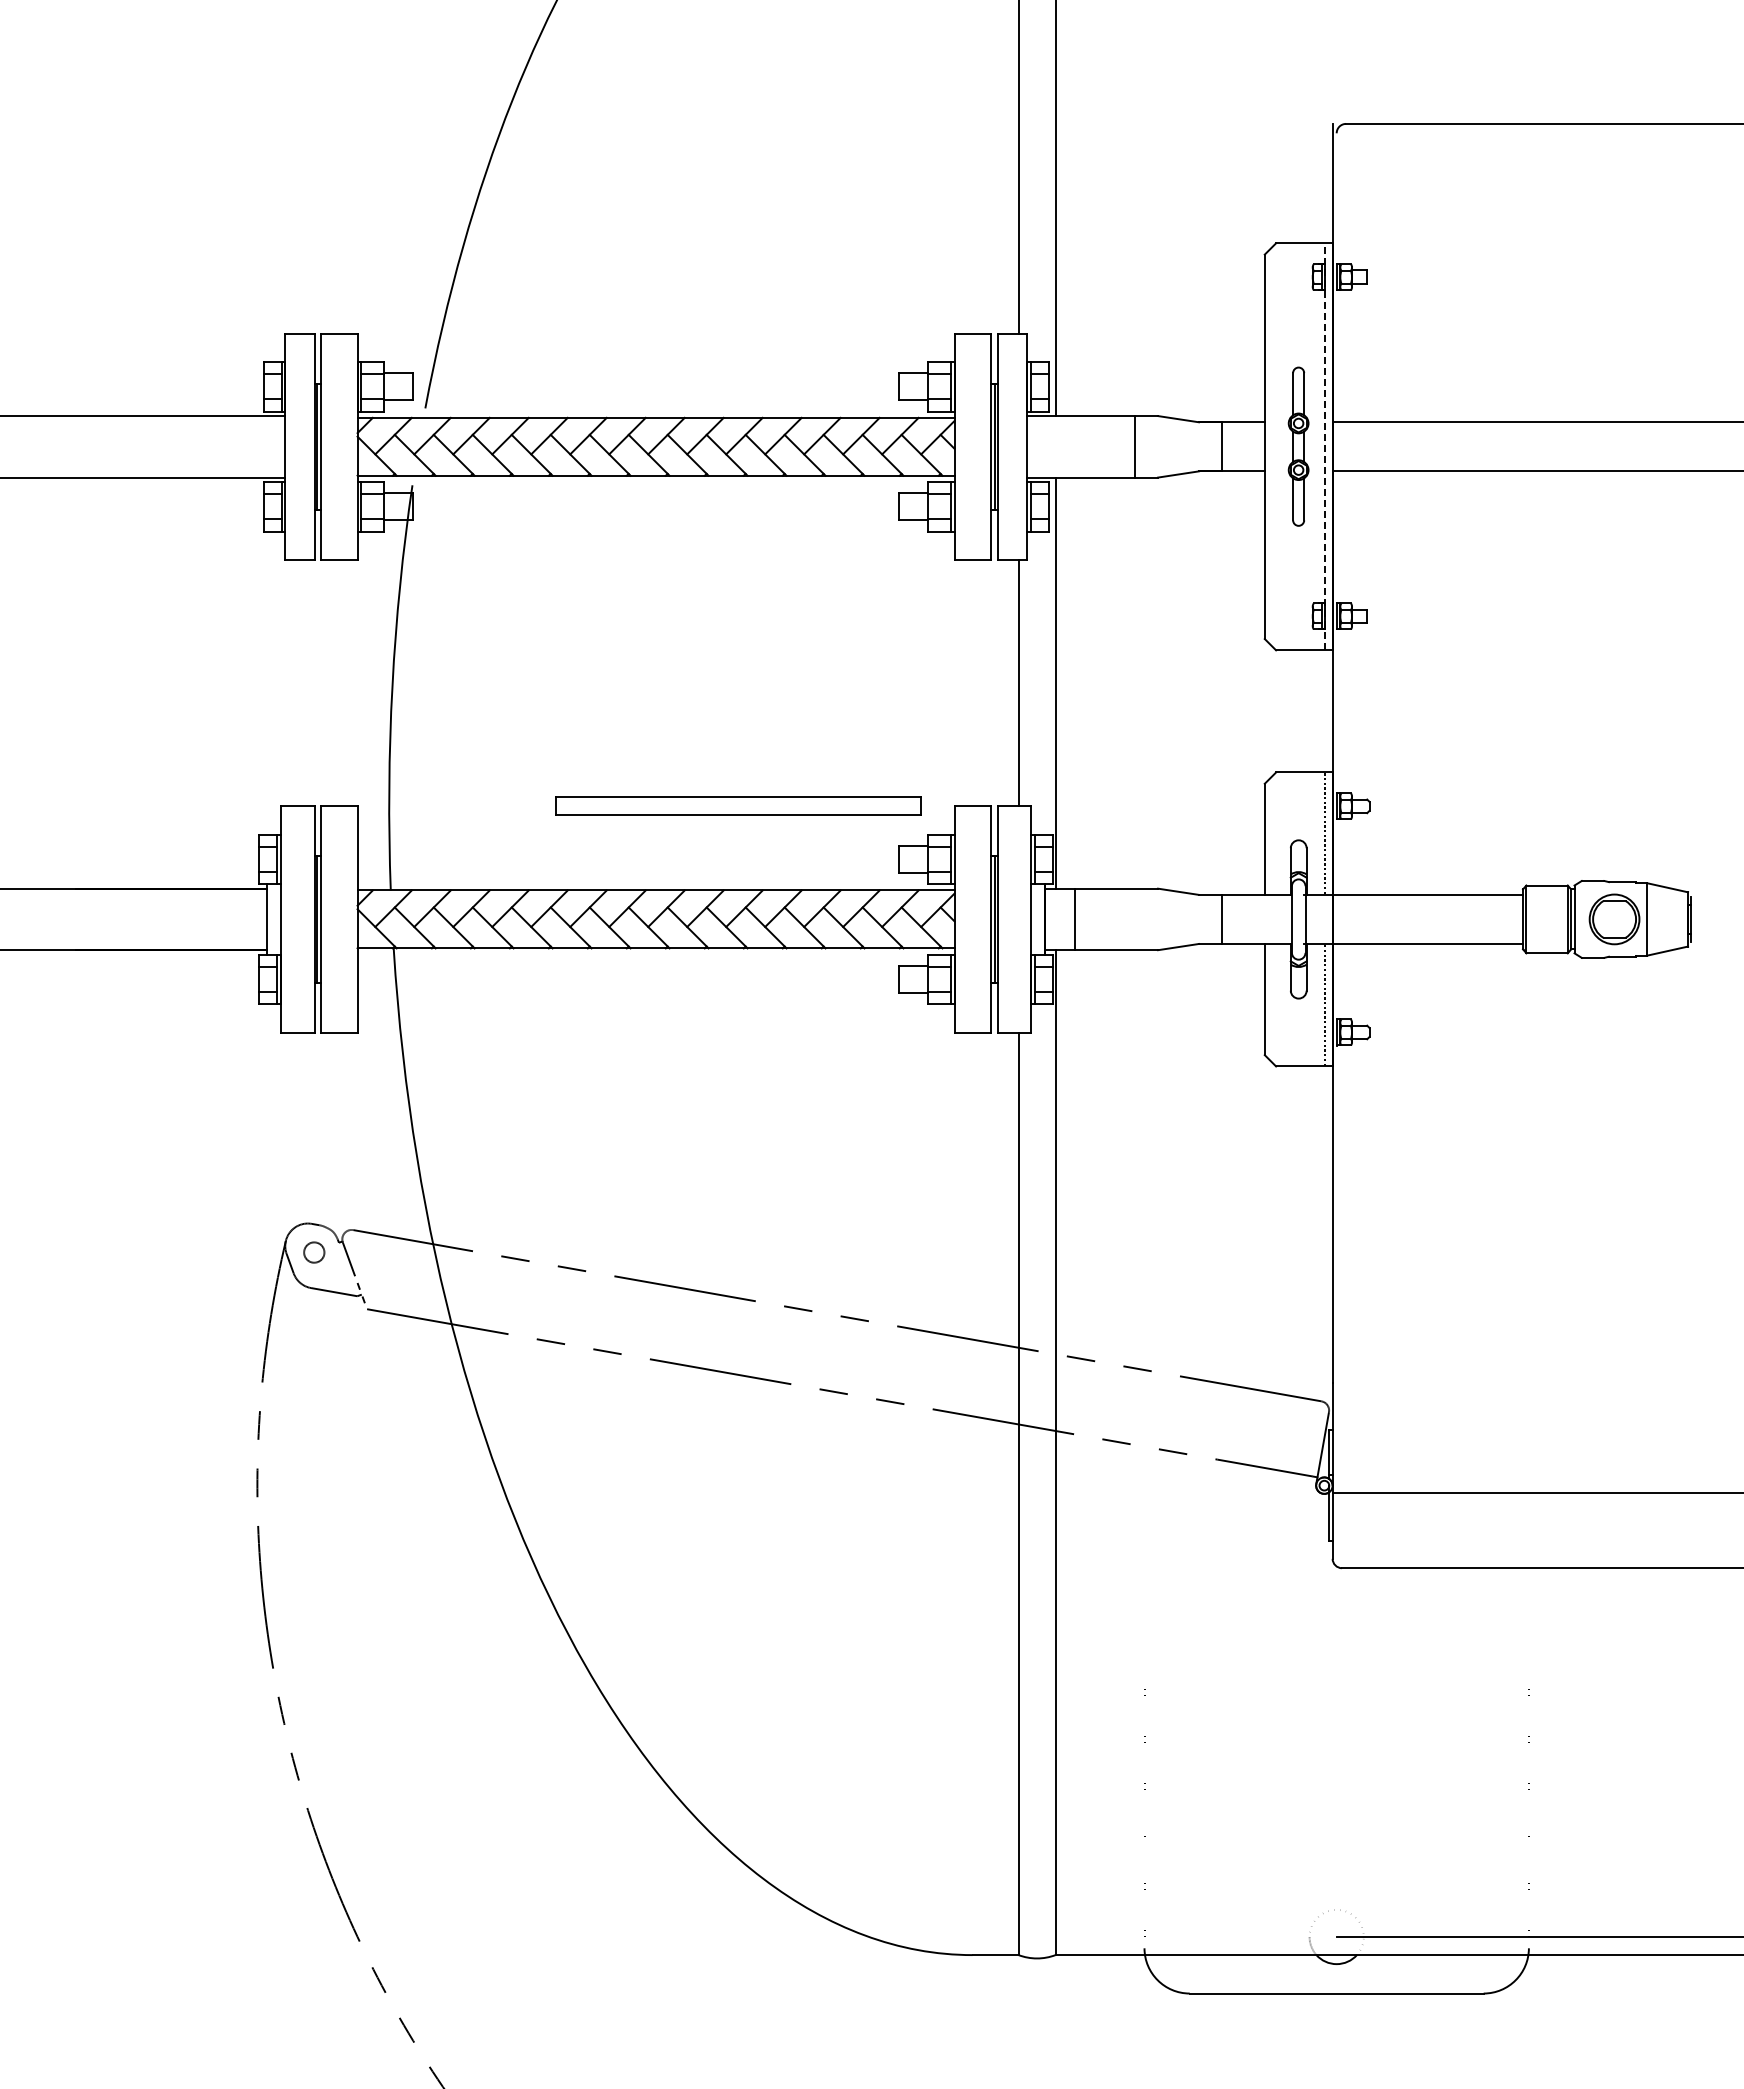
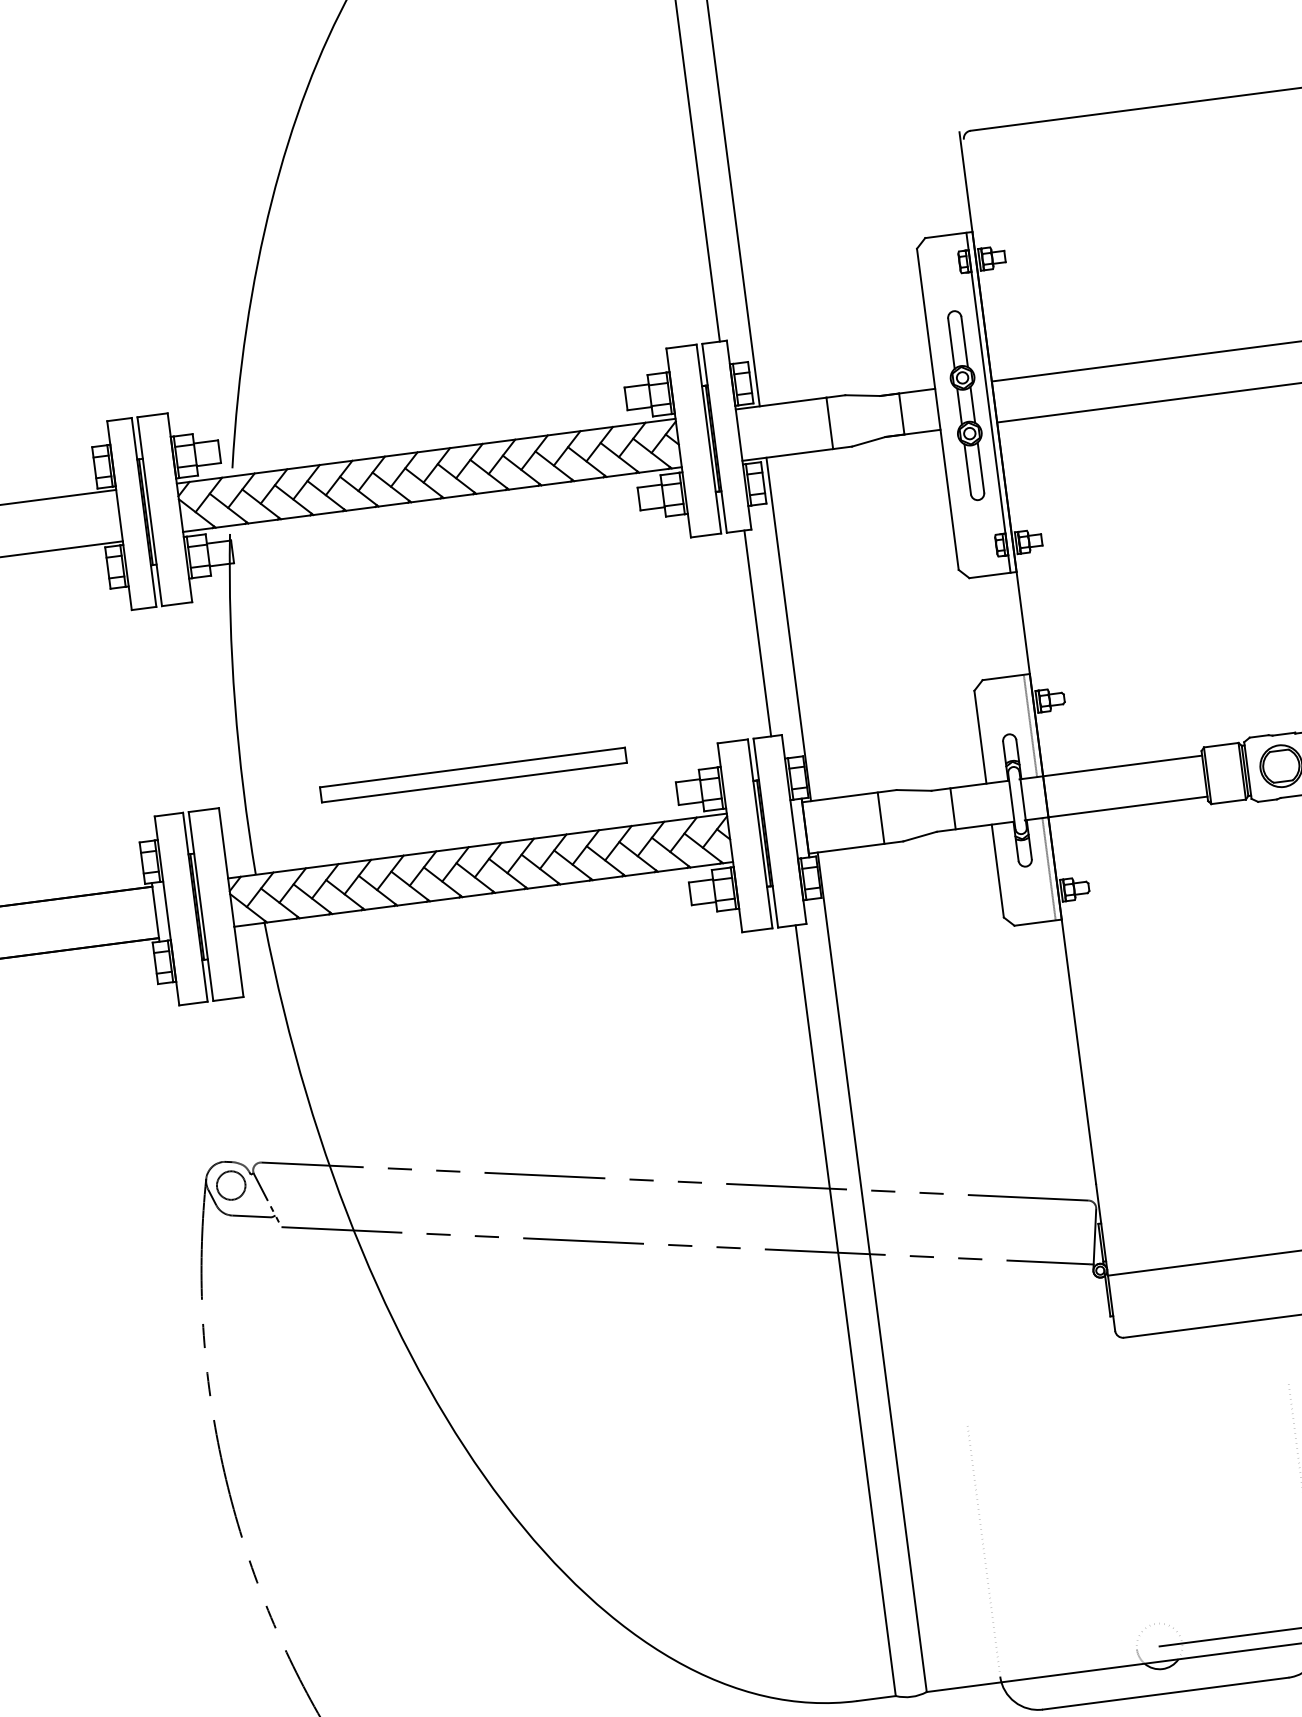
part: (1298, 446) -> (965, 405), size x1.43
line: (1325, 446) -> (988, 402), dashed -> solid
part: (738, 805) -> (473, 774), moved
line: (1075, 919) -> (881, 818), moved
circle: (314, 1252) -> (231, 1185), size x1.67

